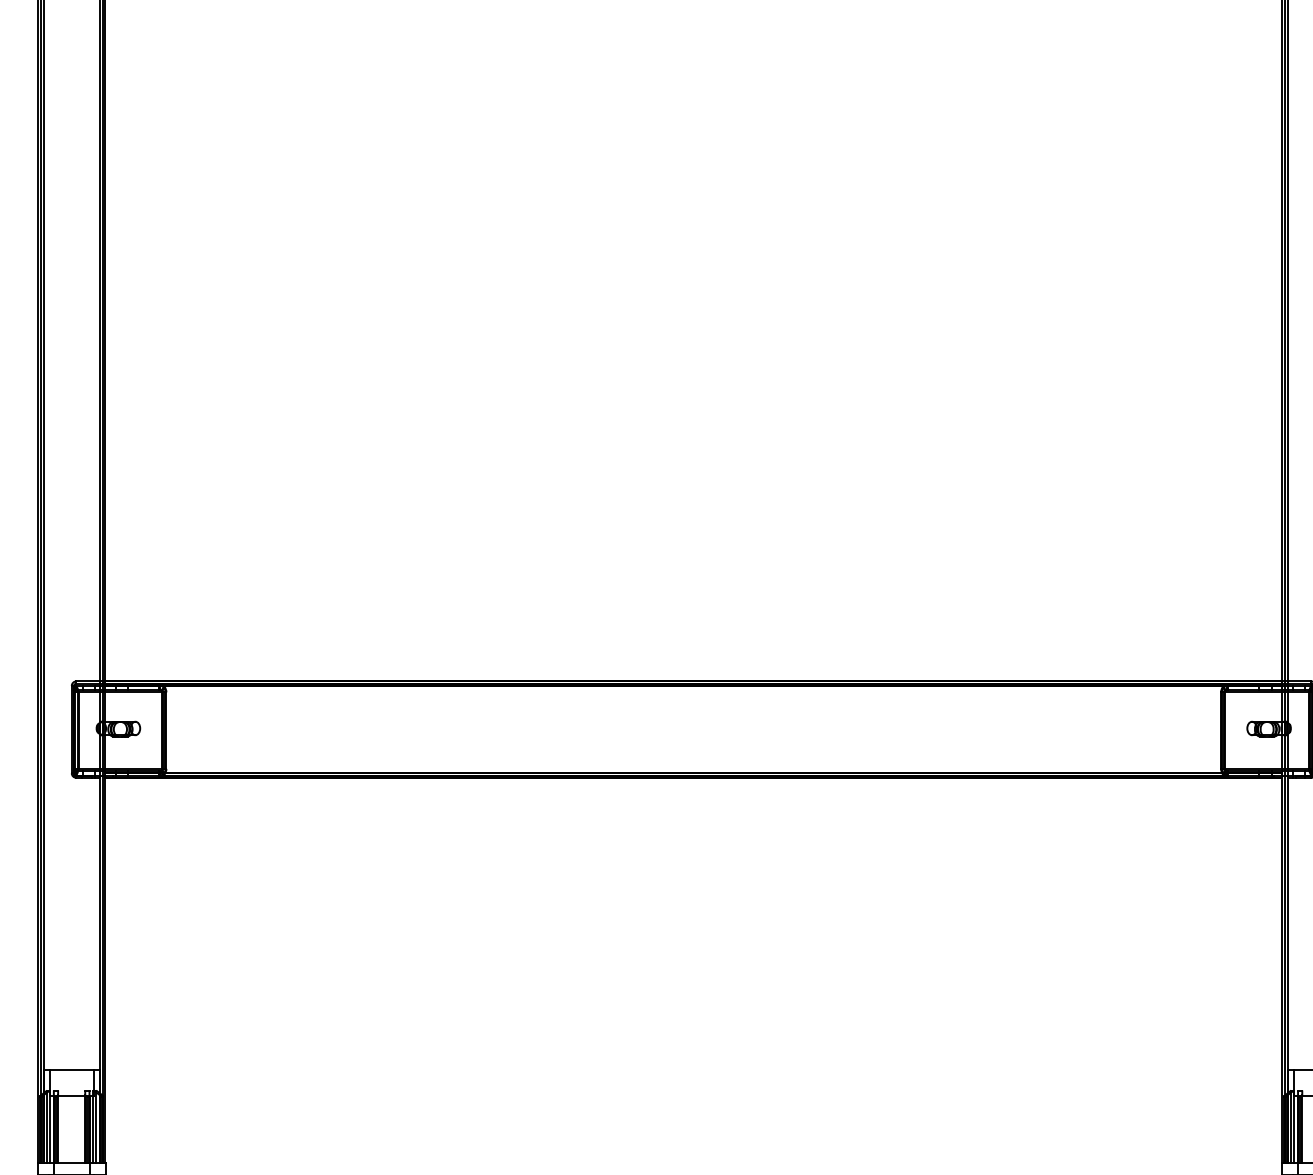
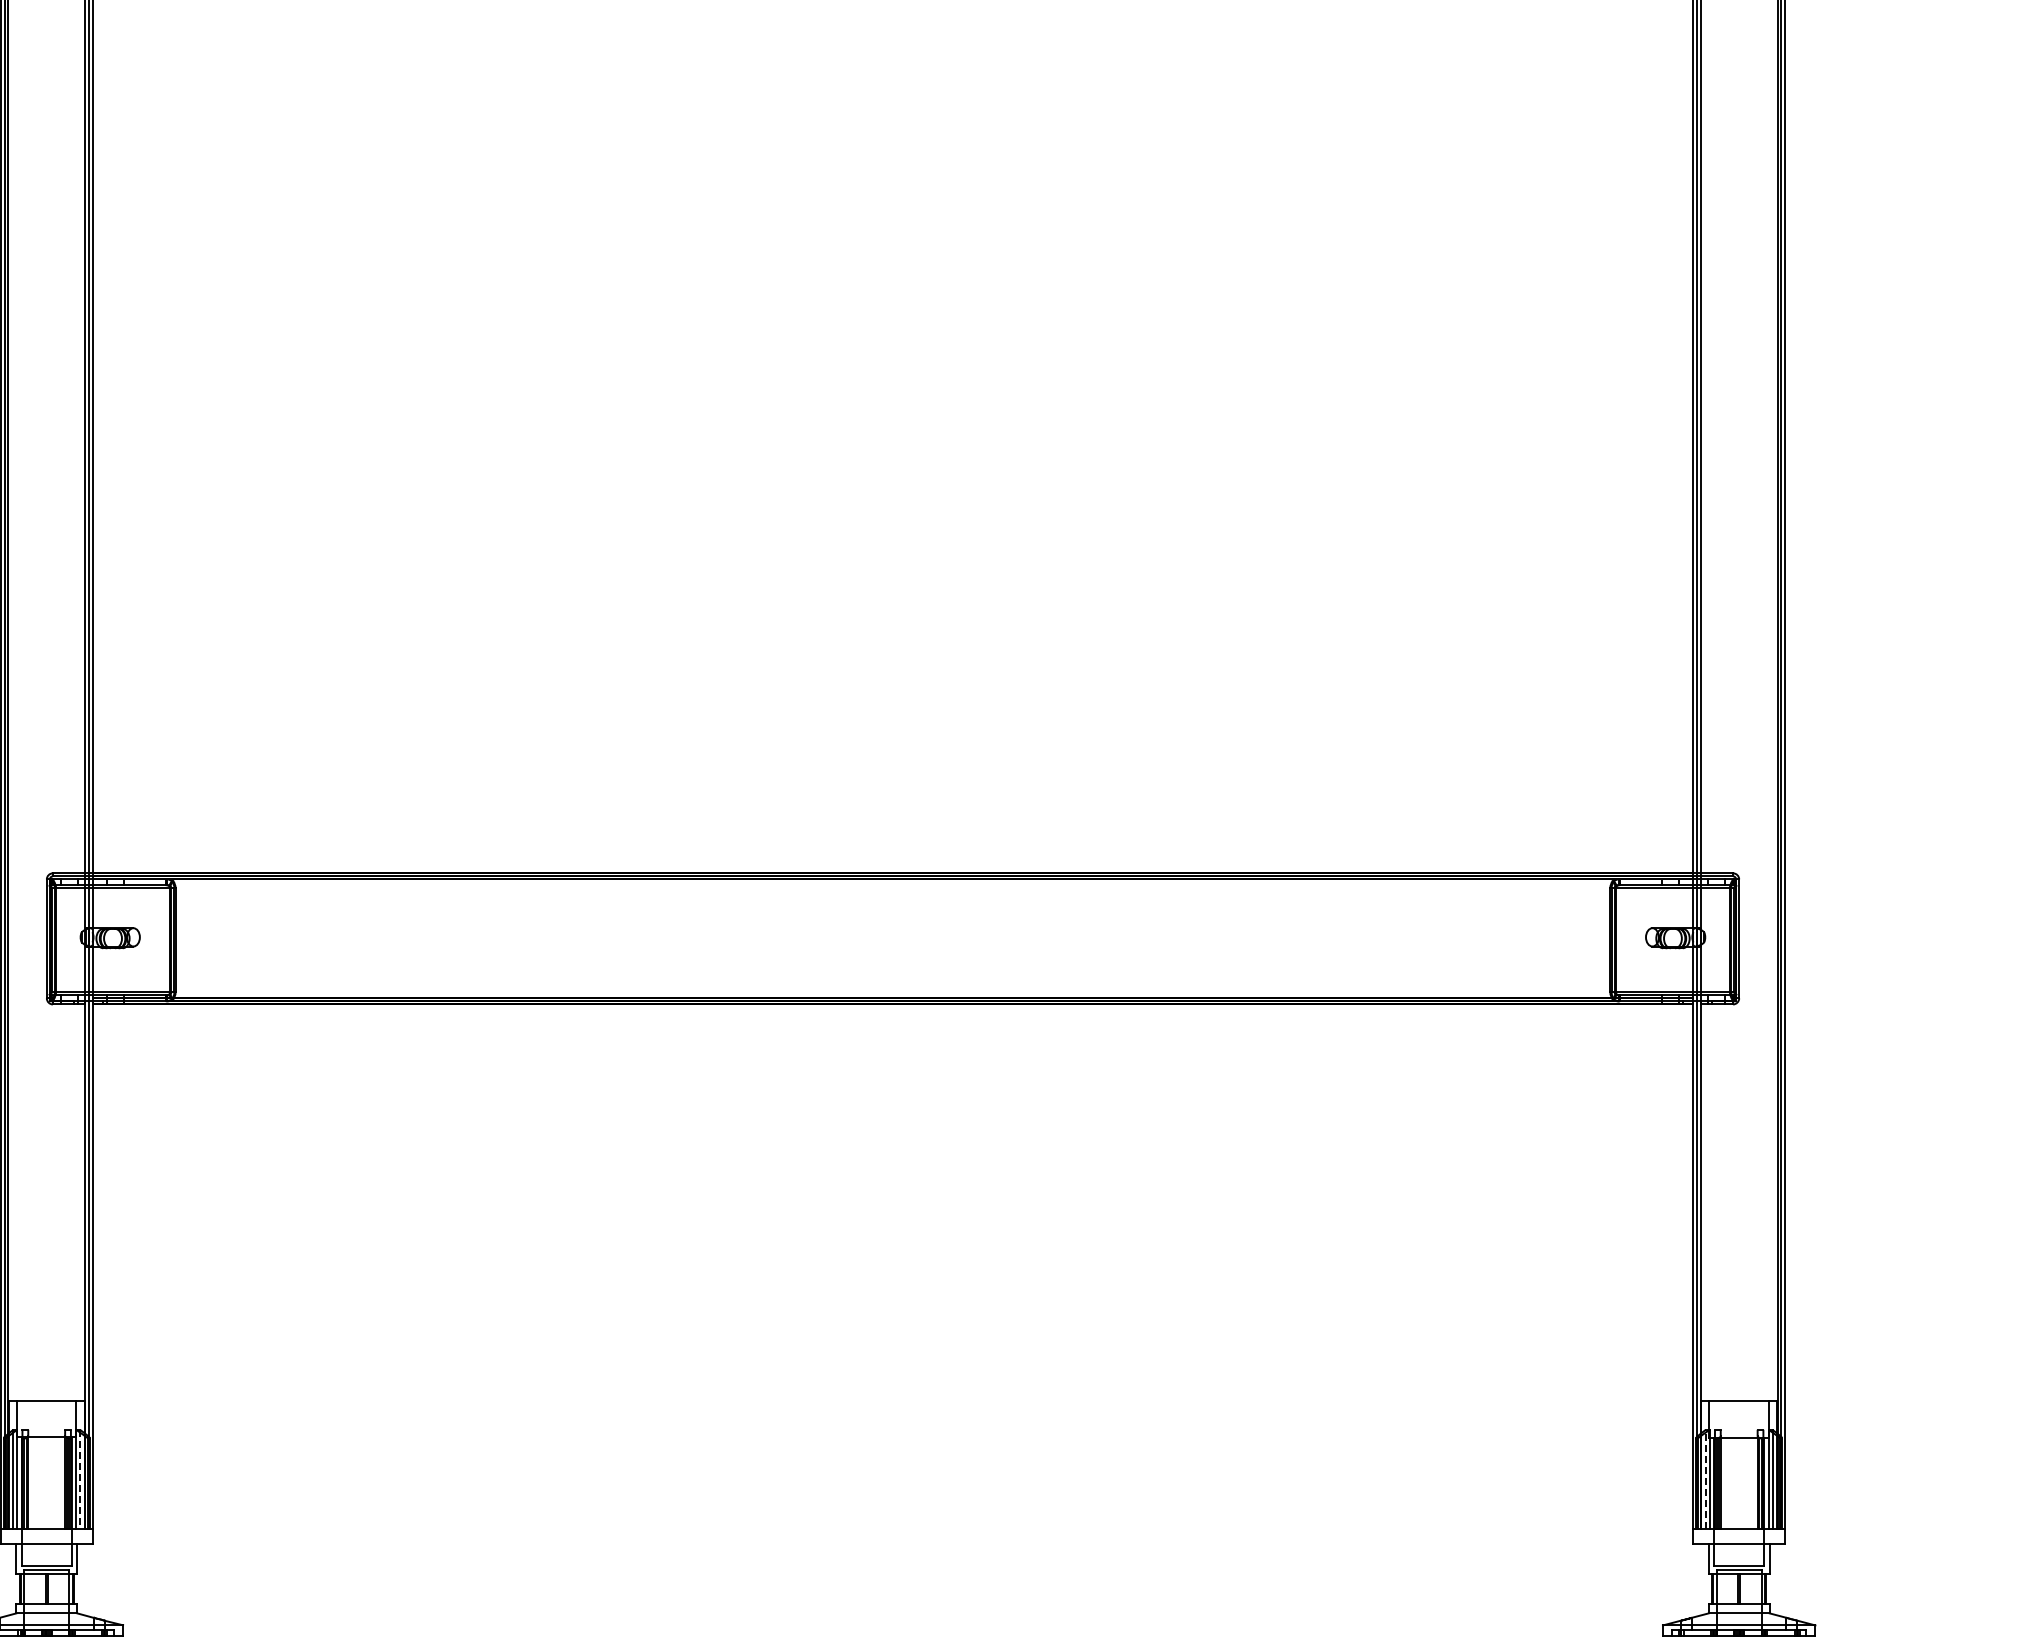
line: (96, 1127) -> (80, 1479), solid -> dashed
line: (1291, 1127) -> (1705, 1479), solid -> dashed

